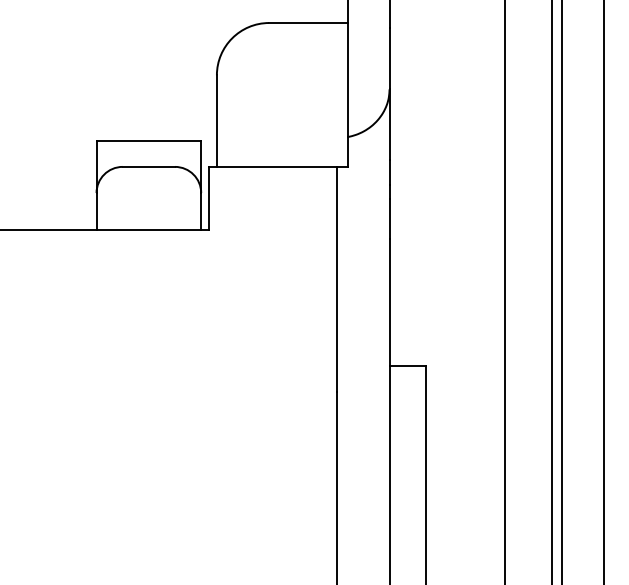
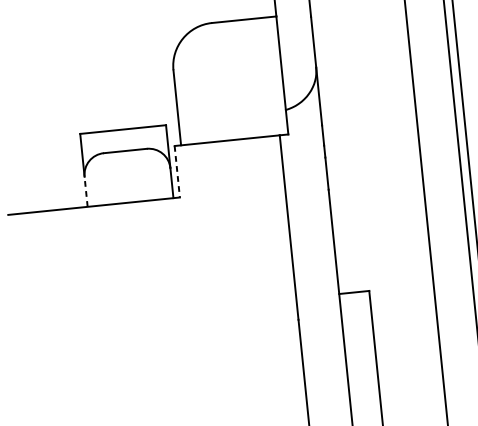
line: (209, 198) -> (177, 171), solid -> dashed
line: (96, 210) -> (86, 191), solid -> dashed

